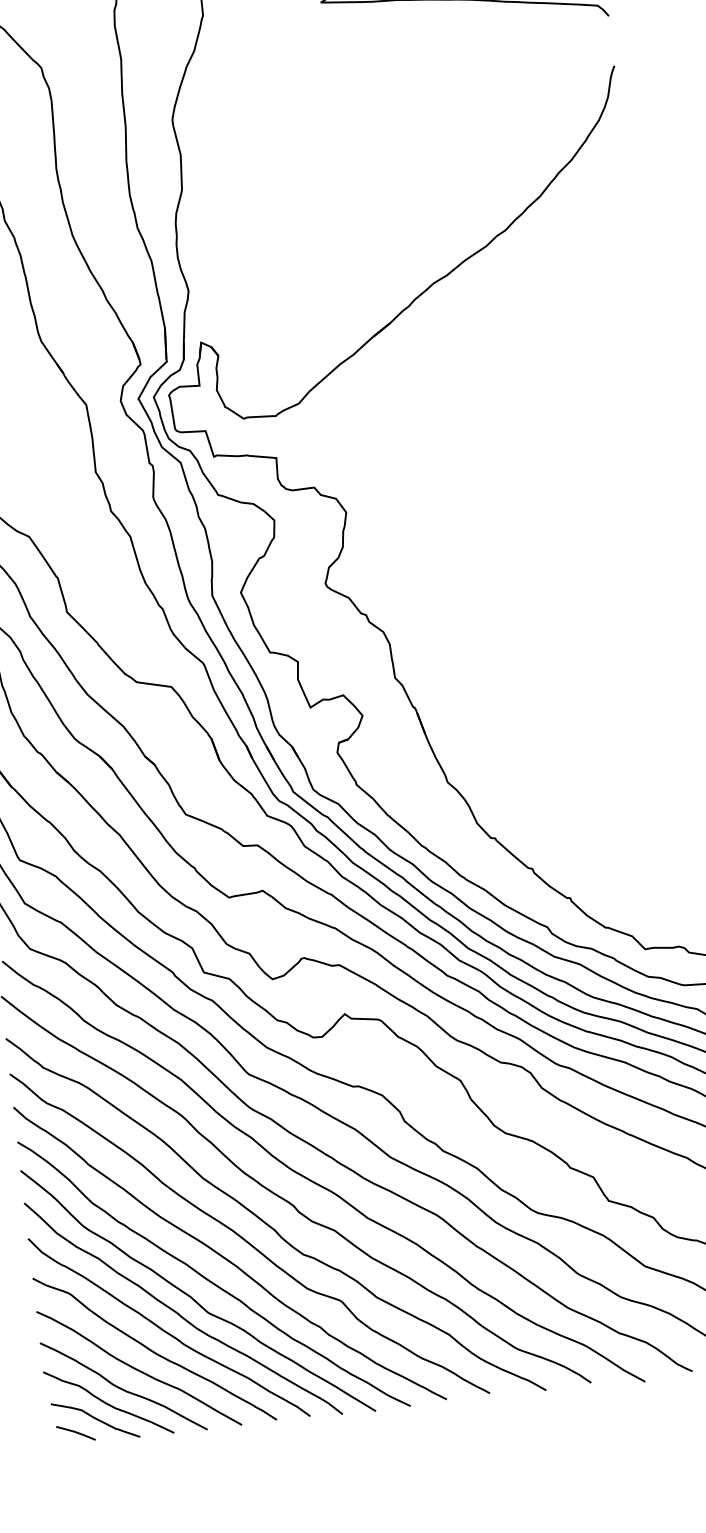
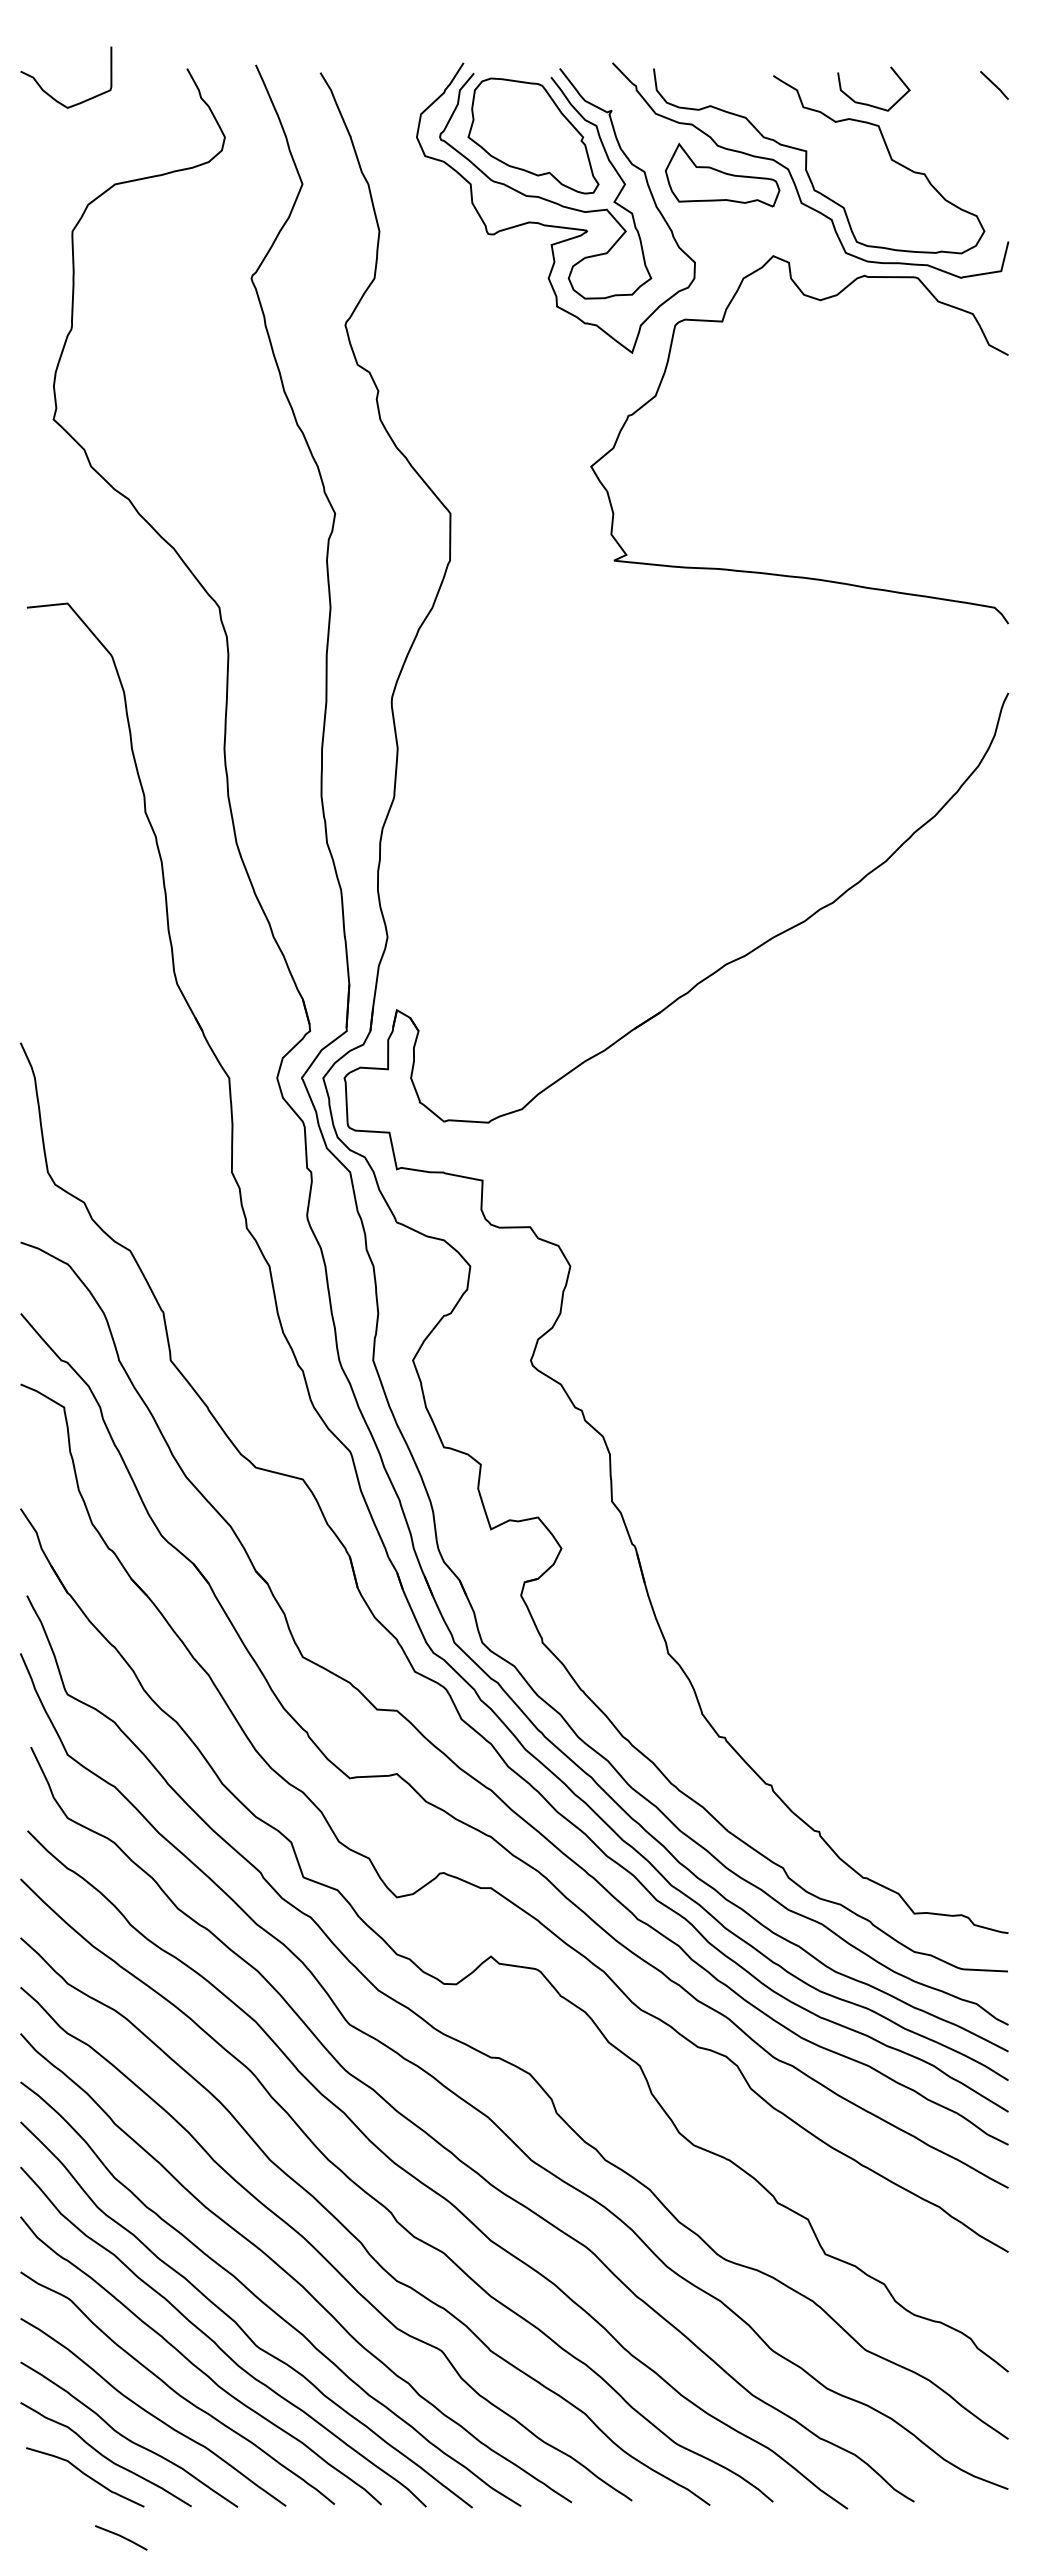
line: (76, 1433) -> (121, 2537), moved

